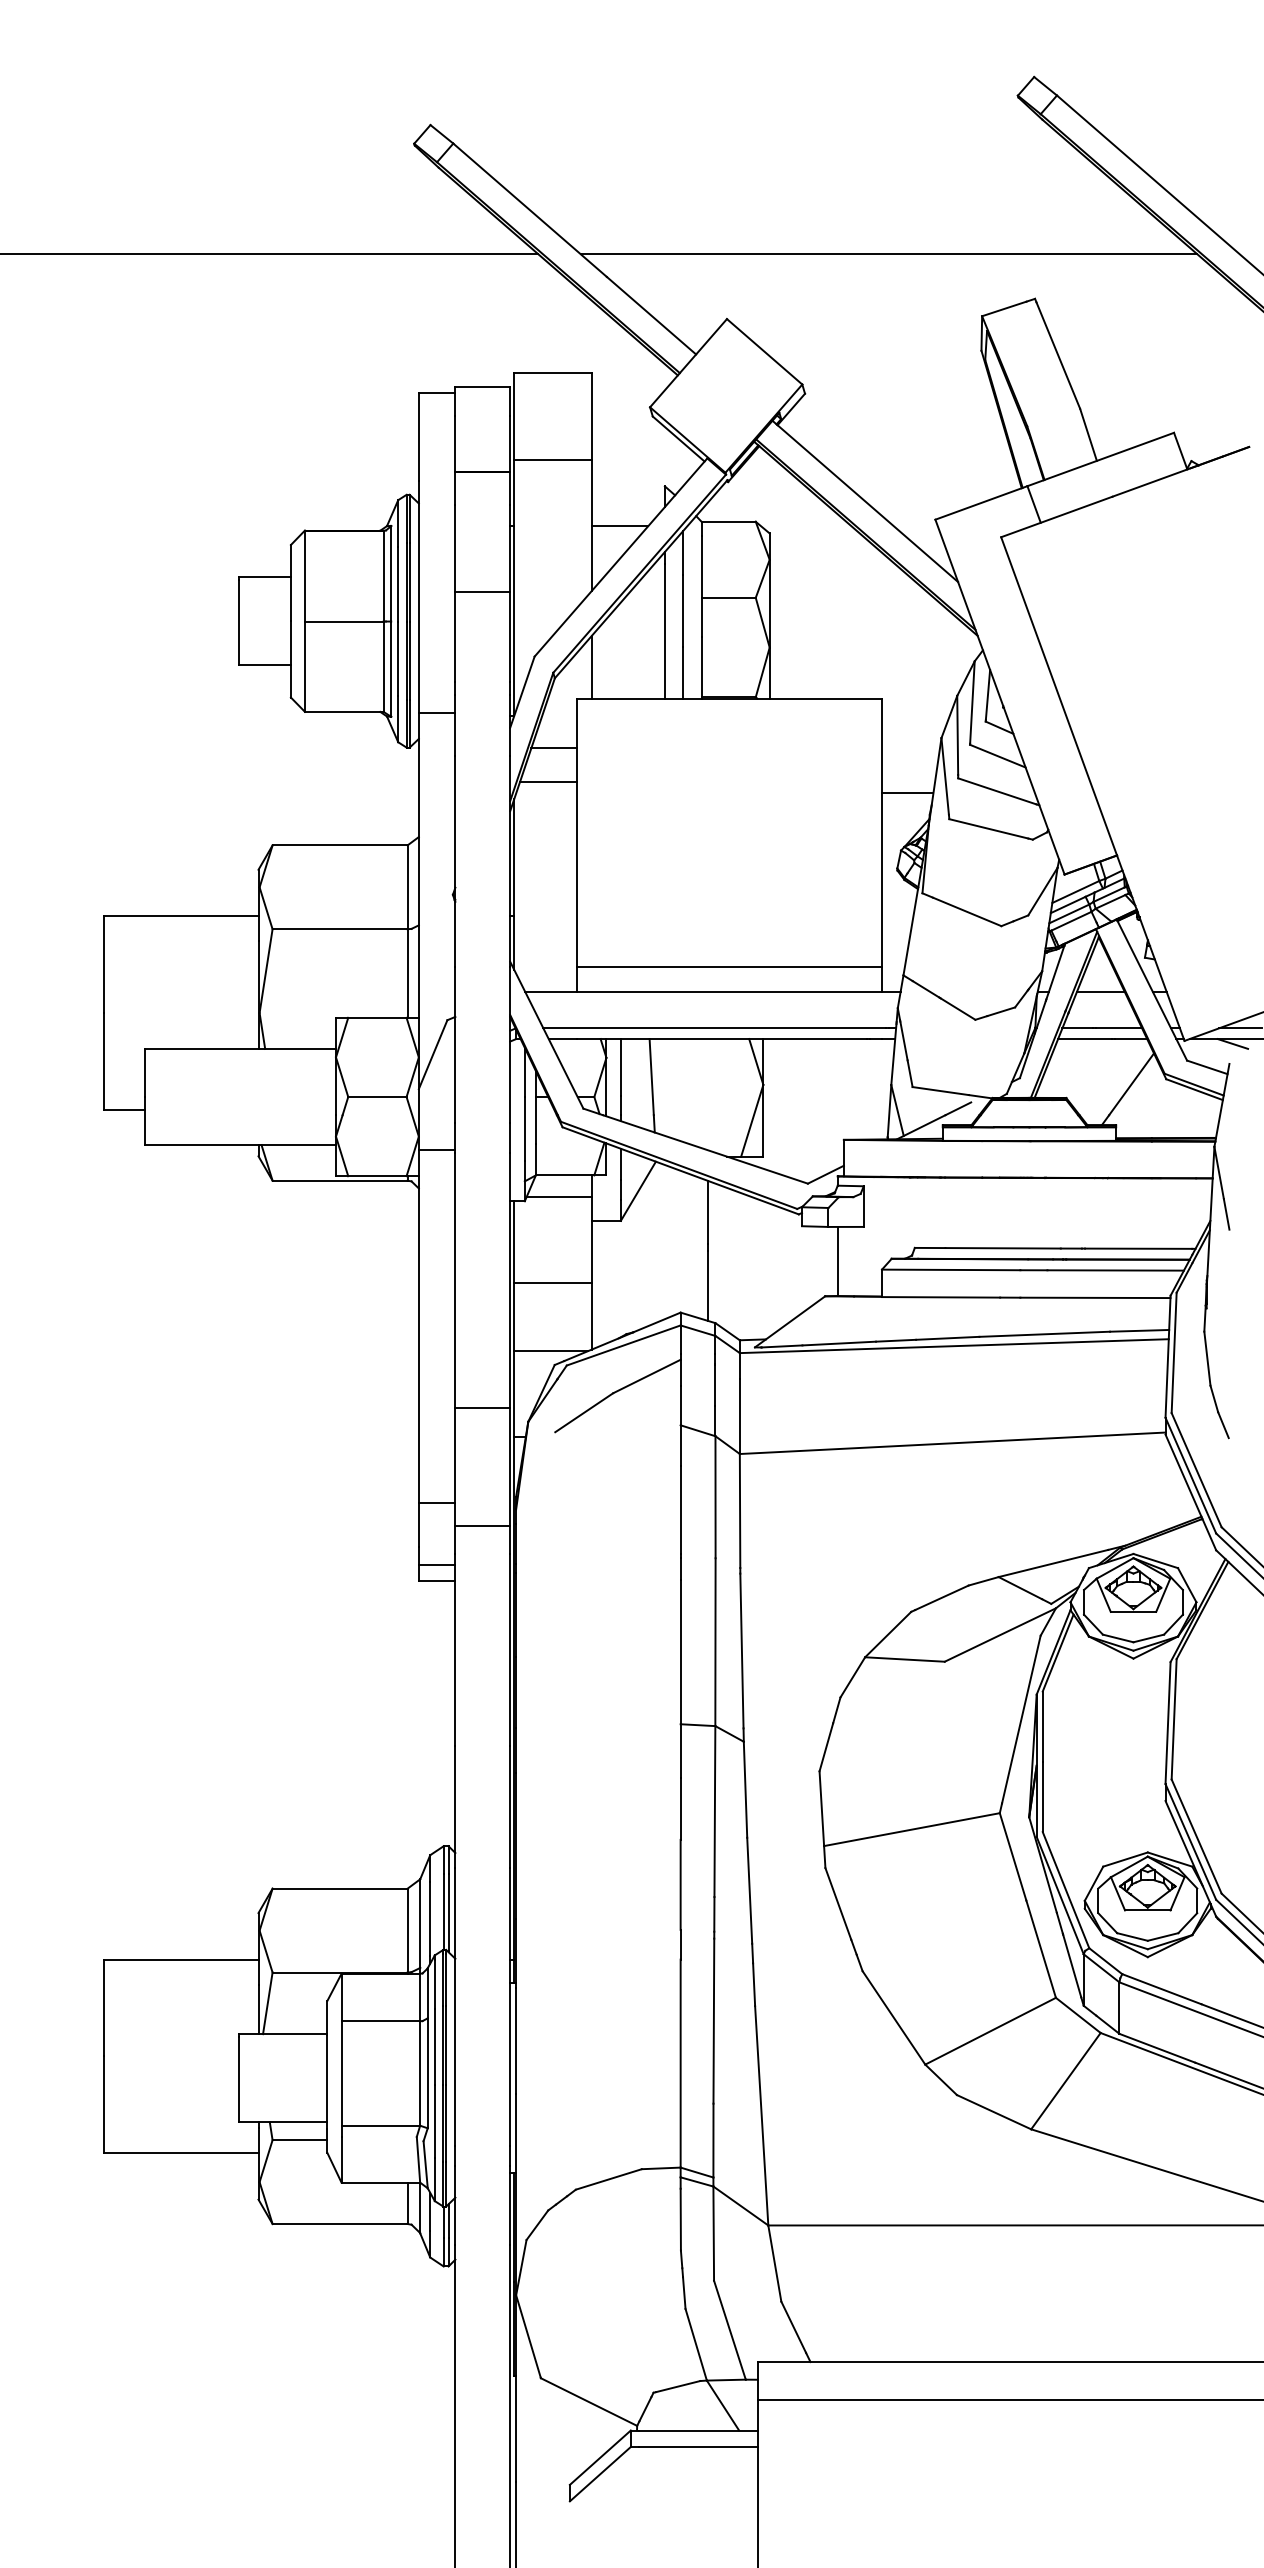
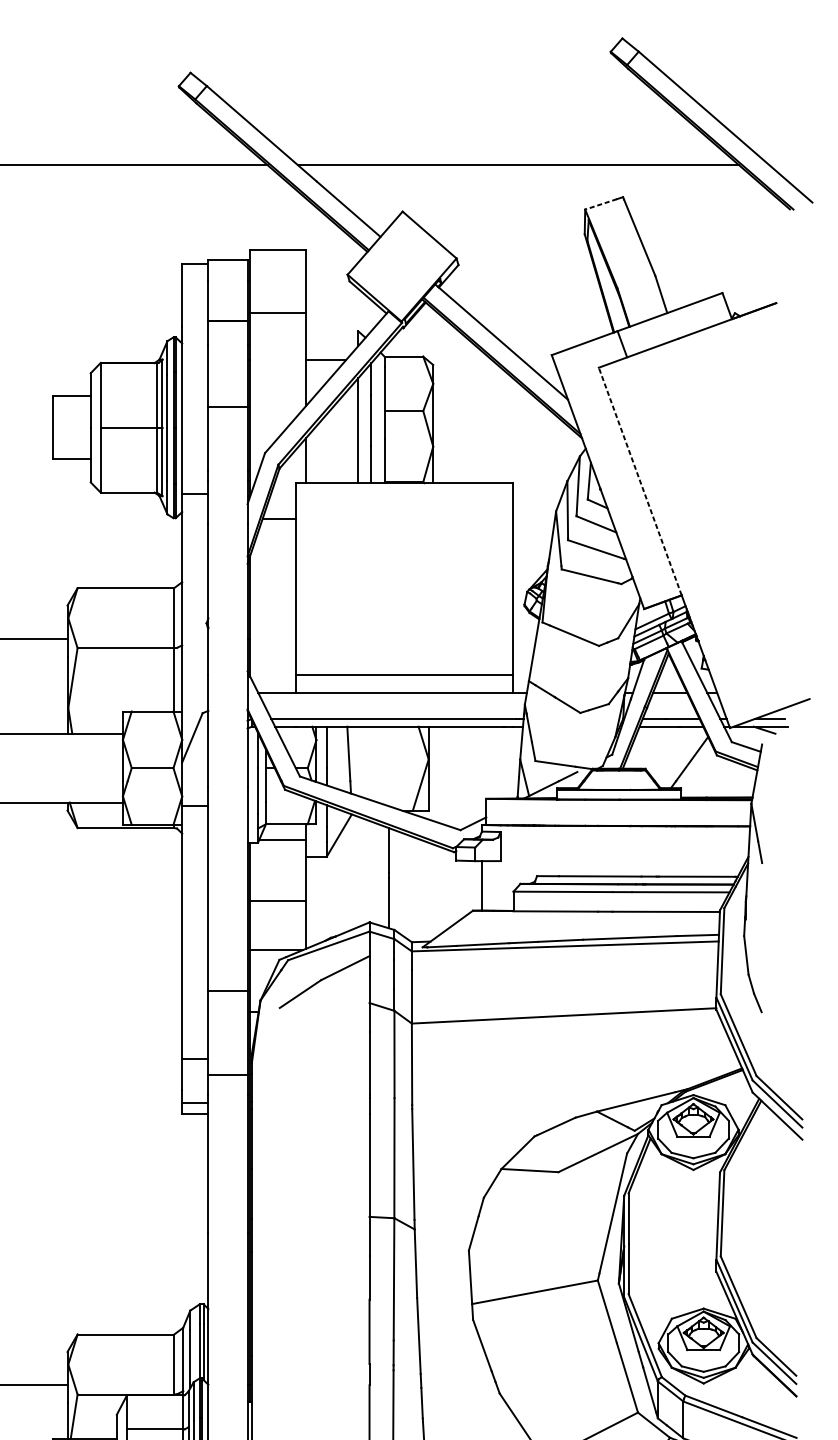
line: (1003, 309) -> (600, 204), solid -> dashed
line: (1058, 695) -> (639, 480), solid -> dashed
line: (548, 782) -> (274, 543), removed
line: (907, 793) -> (531, 551), removed

